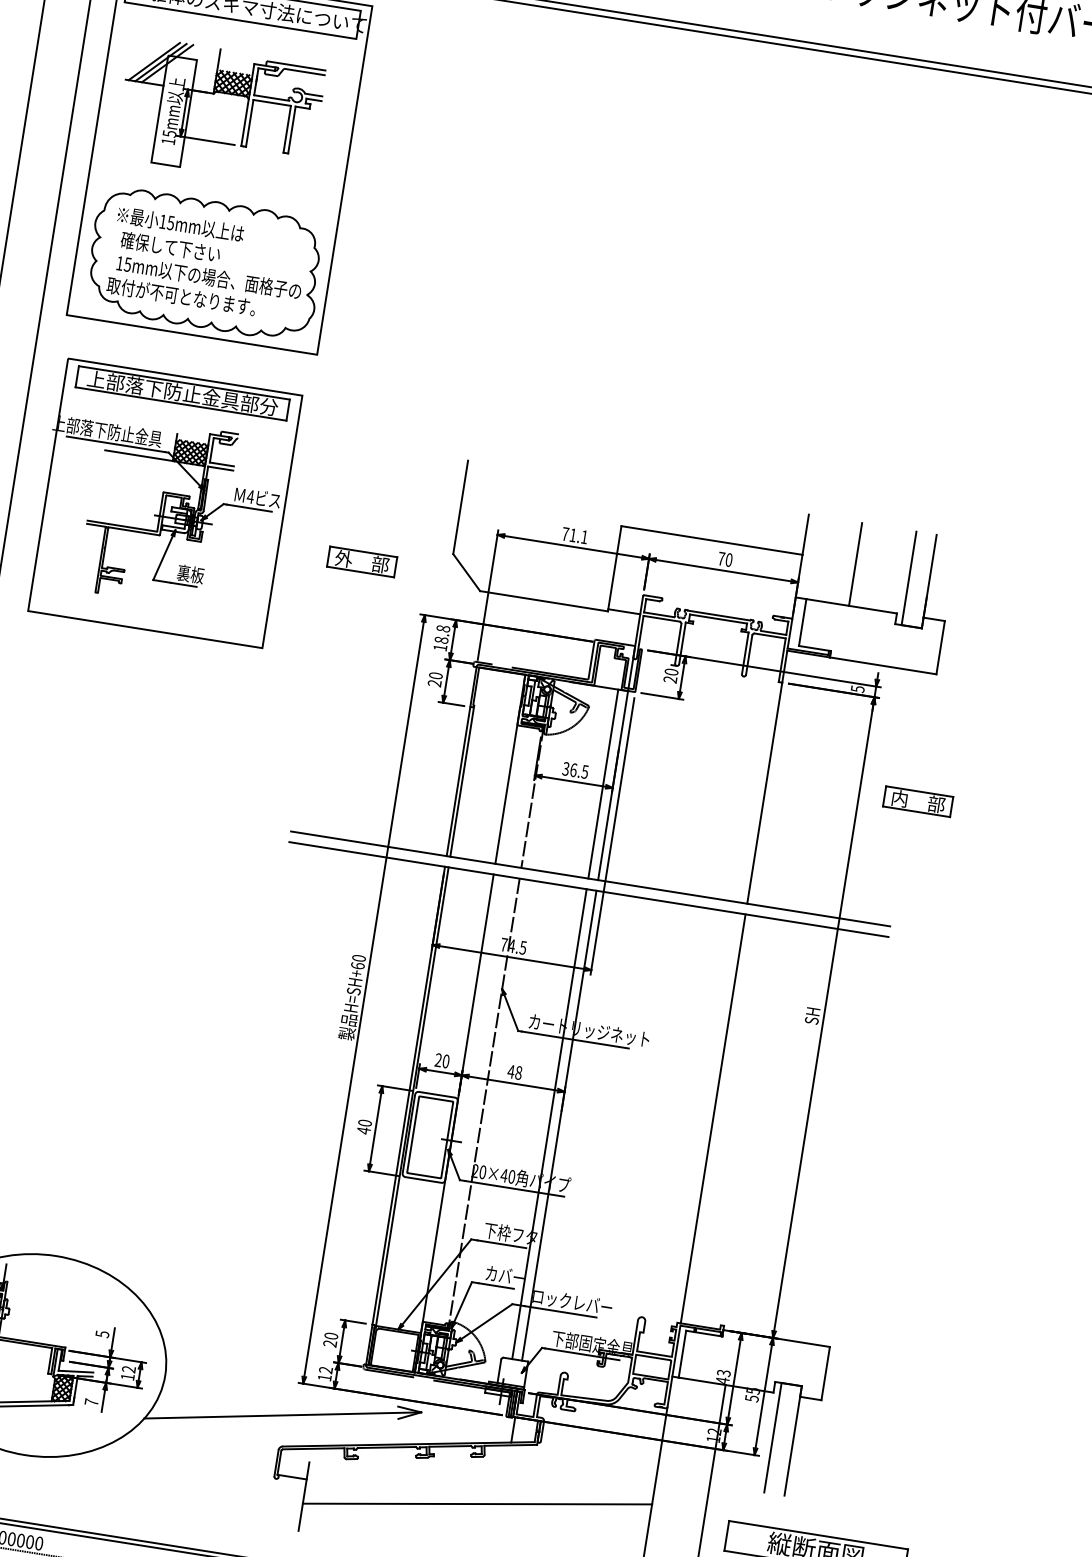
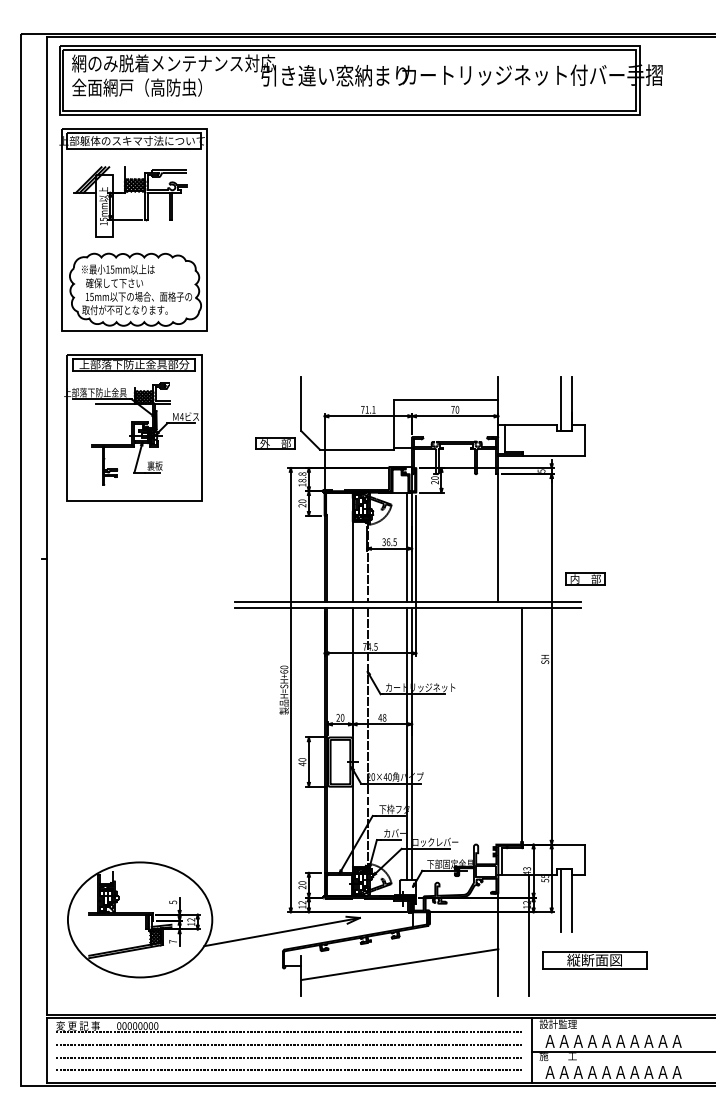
part: (361, 561) -> (275, 443), moved
line: (856, 563) -> (529, 400), removed
part: (918, 800) -> (585, 578), moved
line: (713, 1119) -> (522, 726), moved

